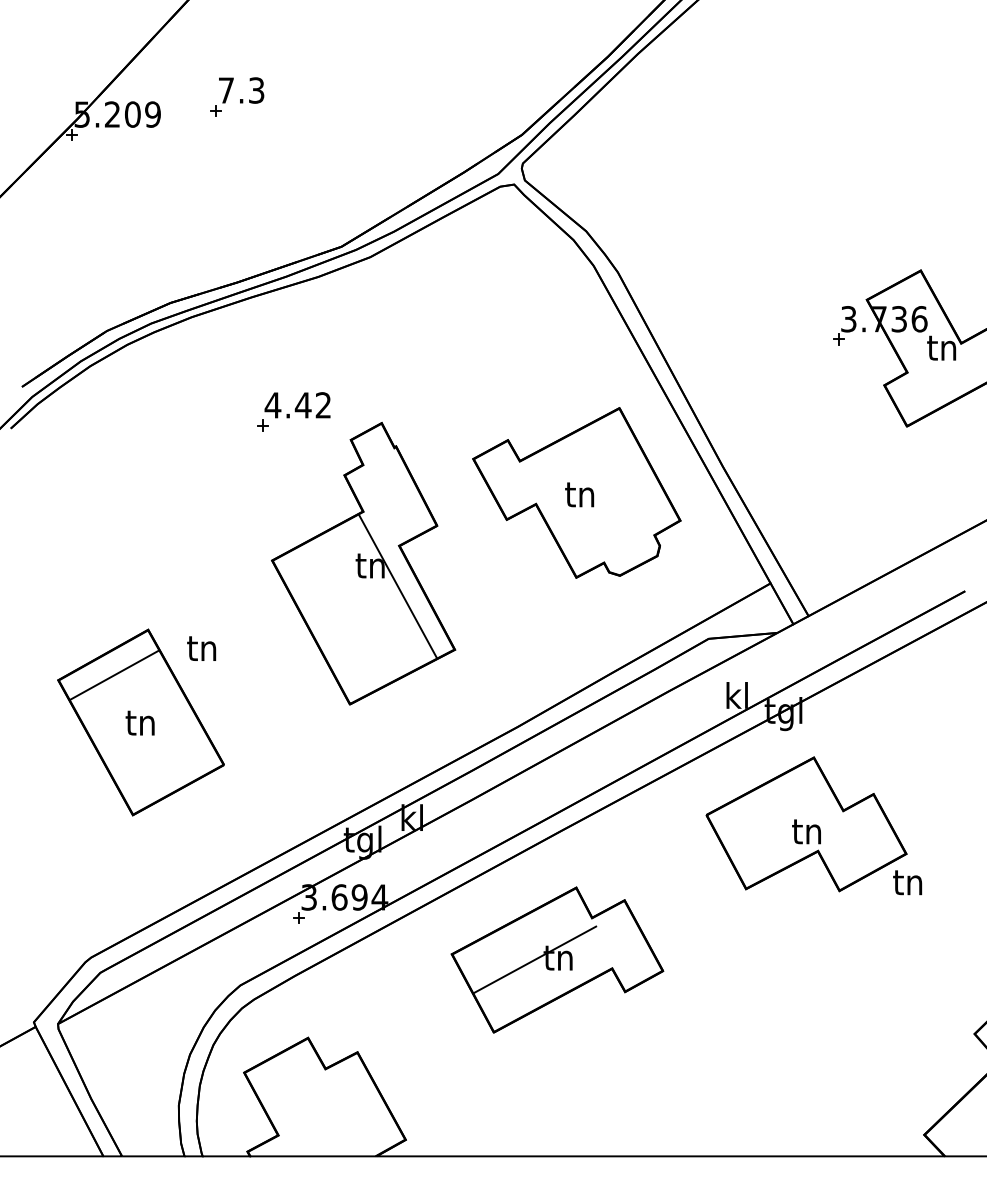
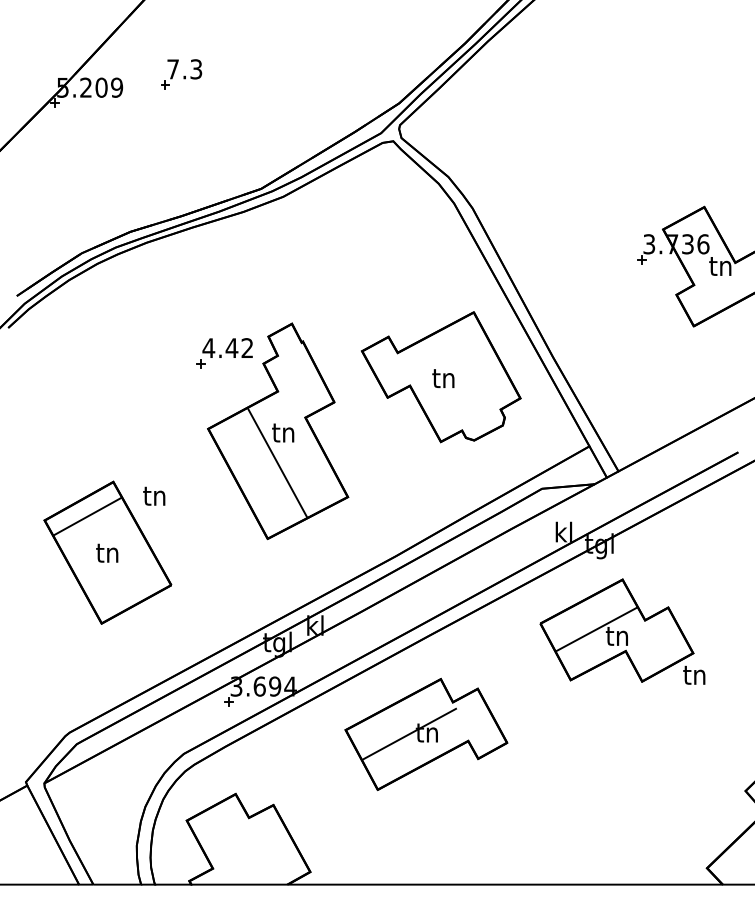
part: (293, 412) -> (224, 353), moved
line: (398, 586) -> (277, 462), moved
line: (779, 822) -> (596, 629), added

